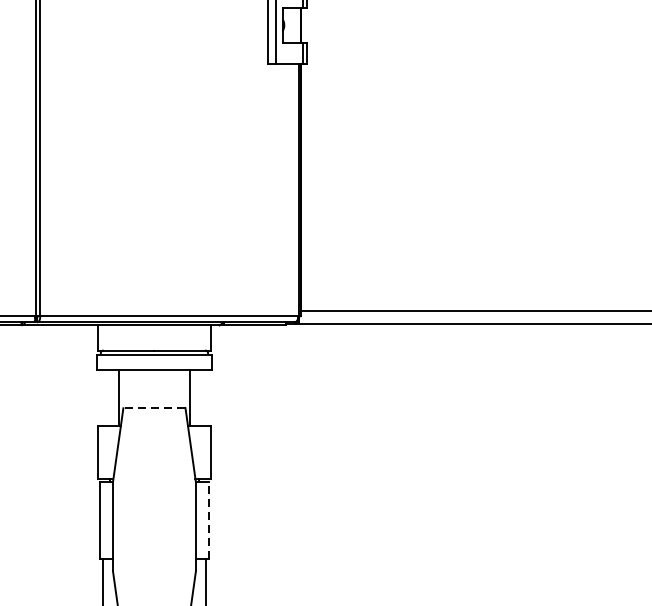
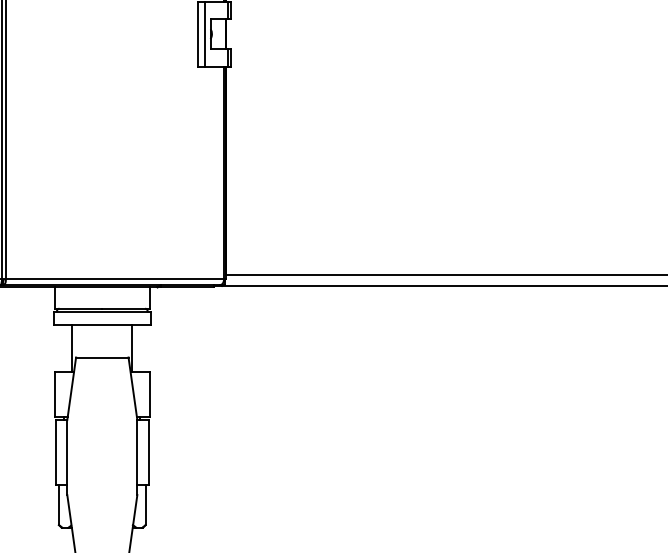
line: (153, 408) -> (101, 357), dashed -> solid
line: (209, 520) -> (148, 452), dashed -> solid

